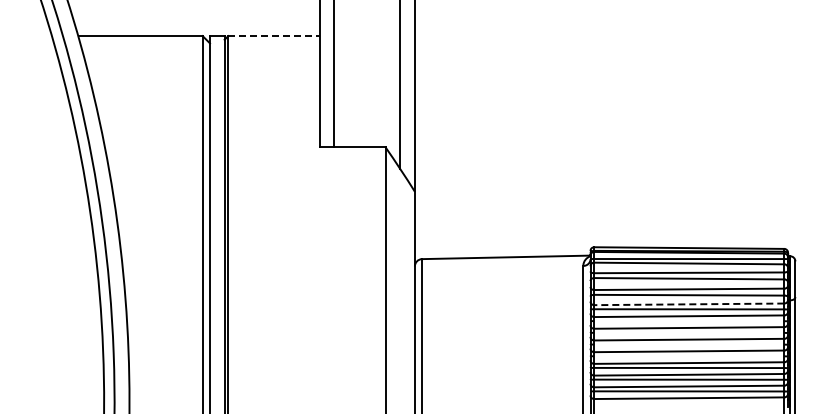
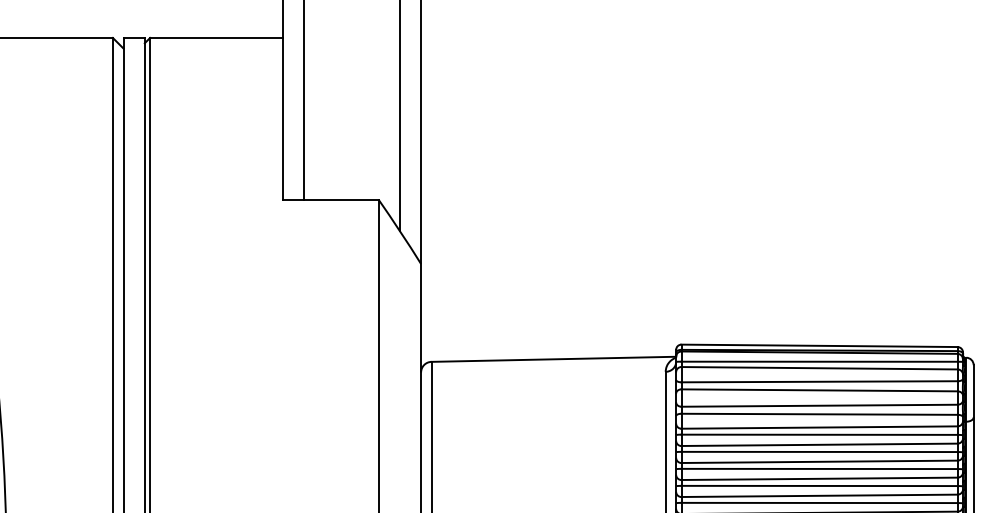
line: (274, 36) -> (217, 38), dashed -> solid
line: (688, 304) -> (818, 427), dashed -> solid
line: (689, 321) -> (819, 452), added
line: (689, 332) -> (819, 468), added
line: (689, 344) -> (819, 485), added
line: (689, 356) -> (819, 503), added

